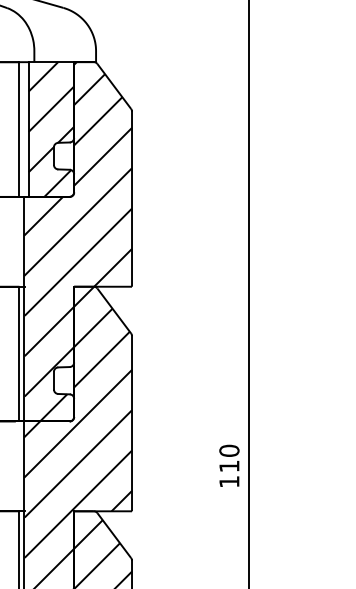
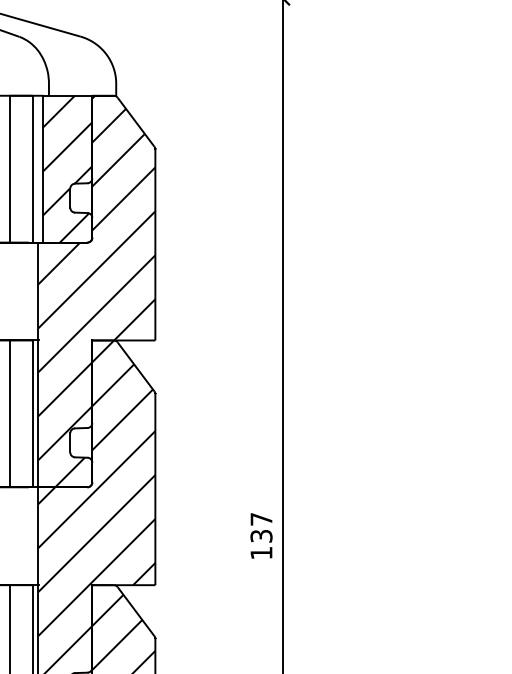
text: (229, 458) -> (261, 527), 110 -> 137

